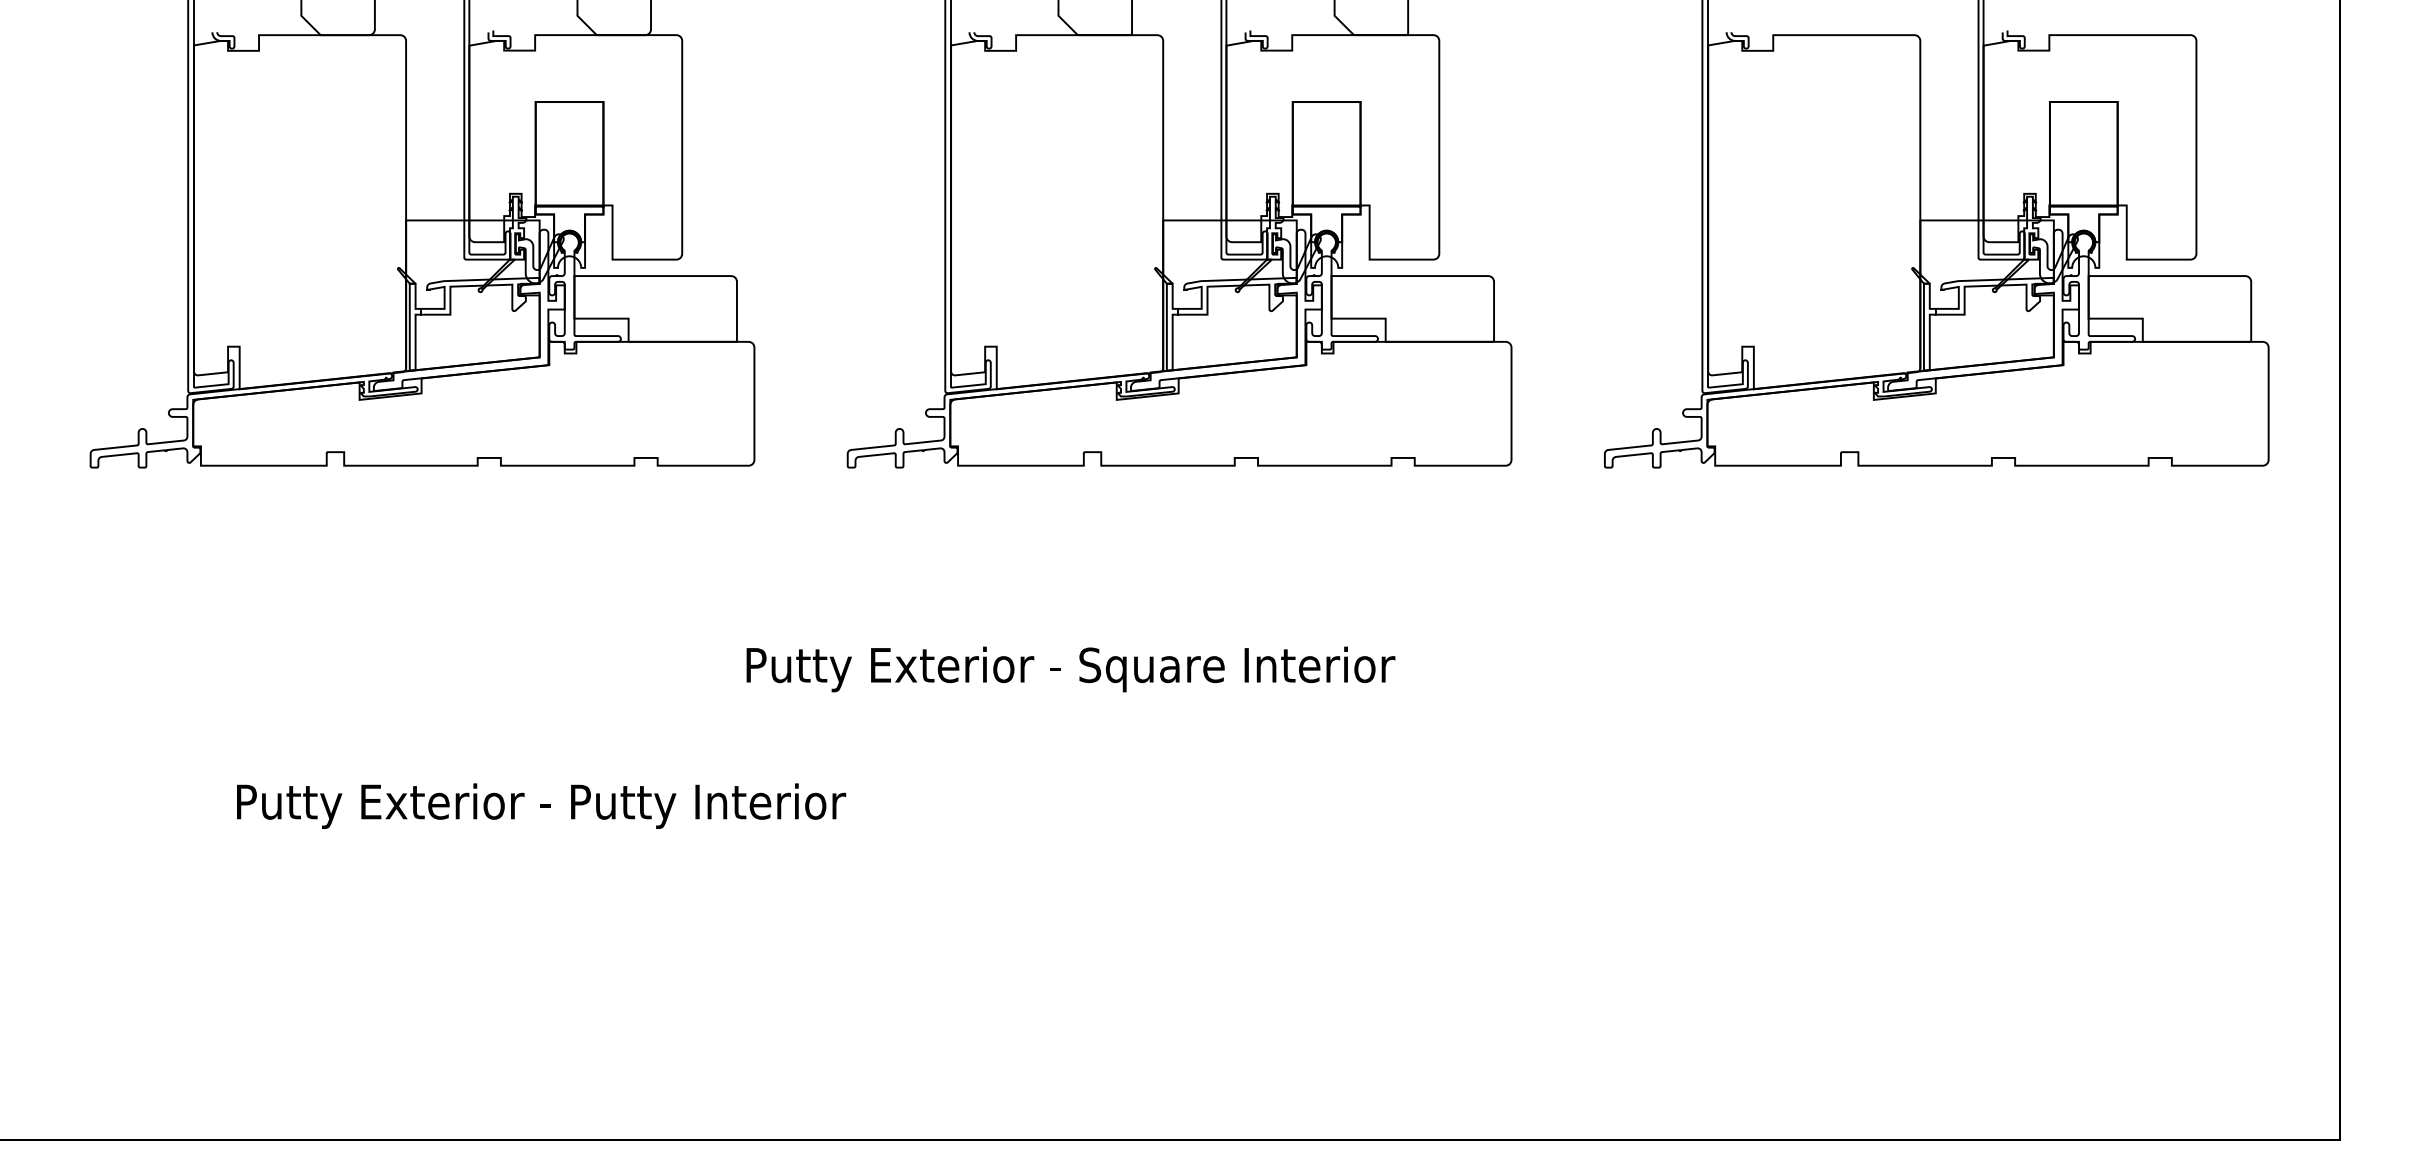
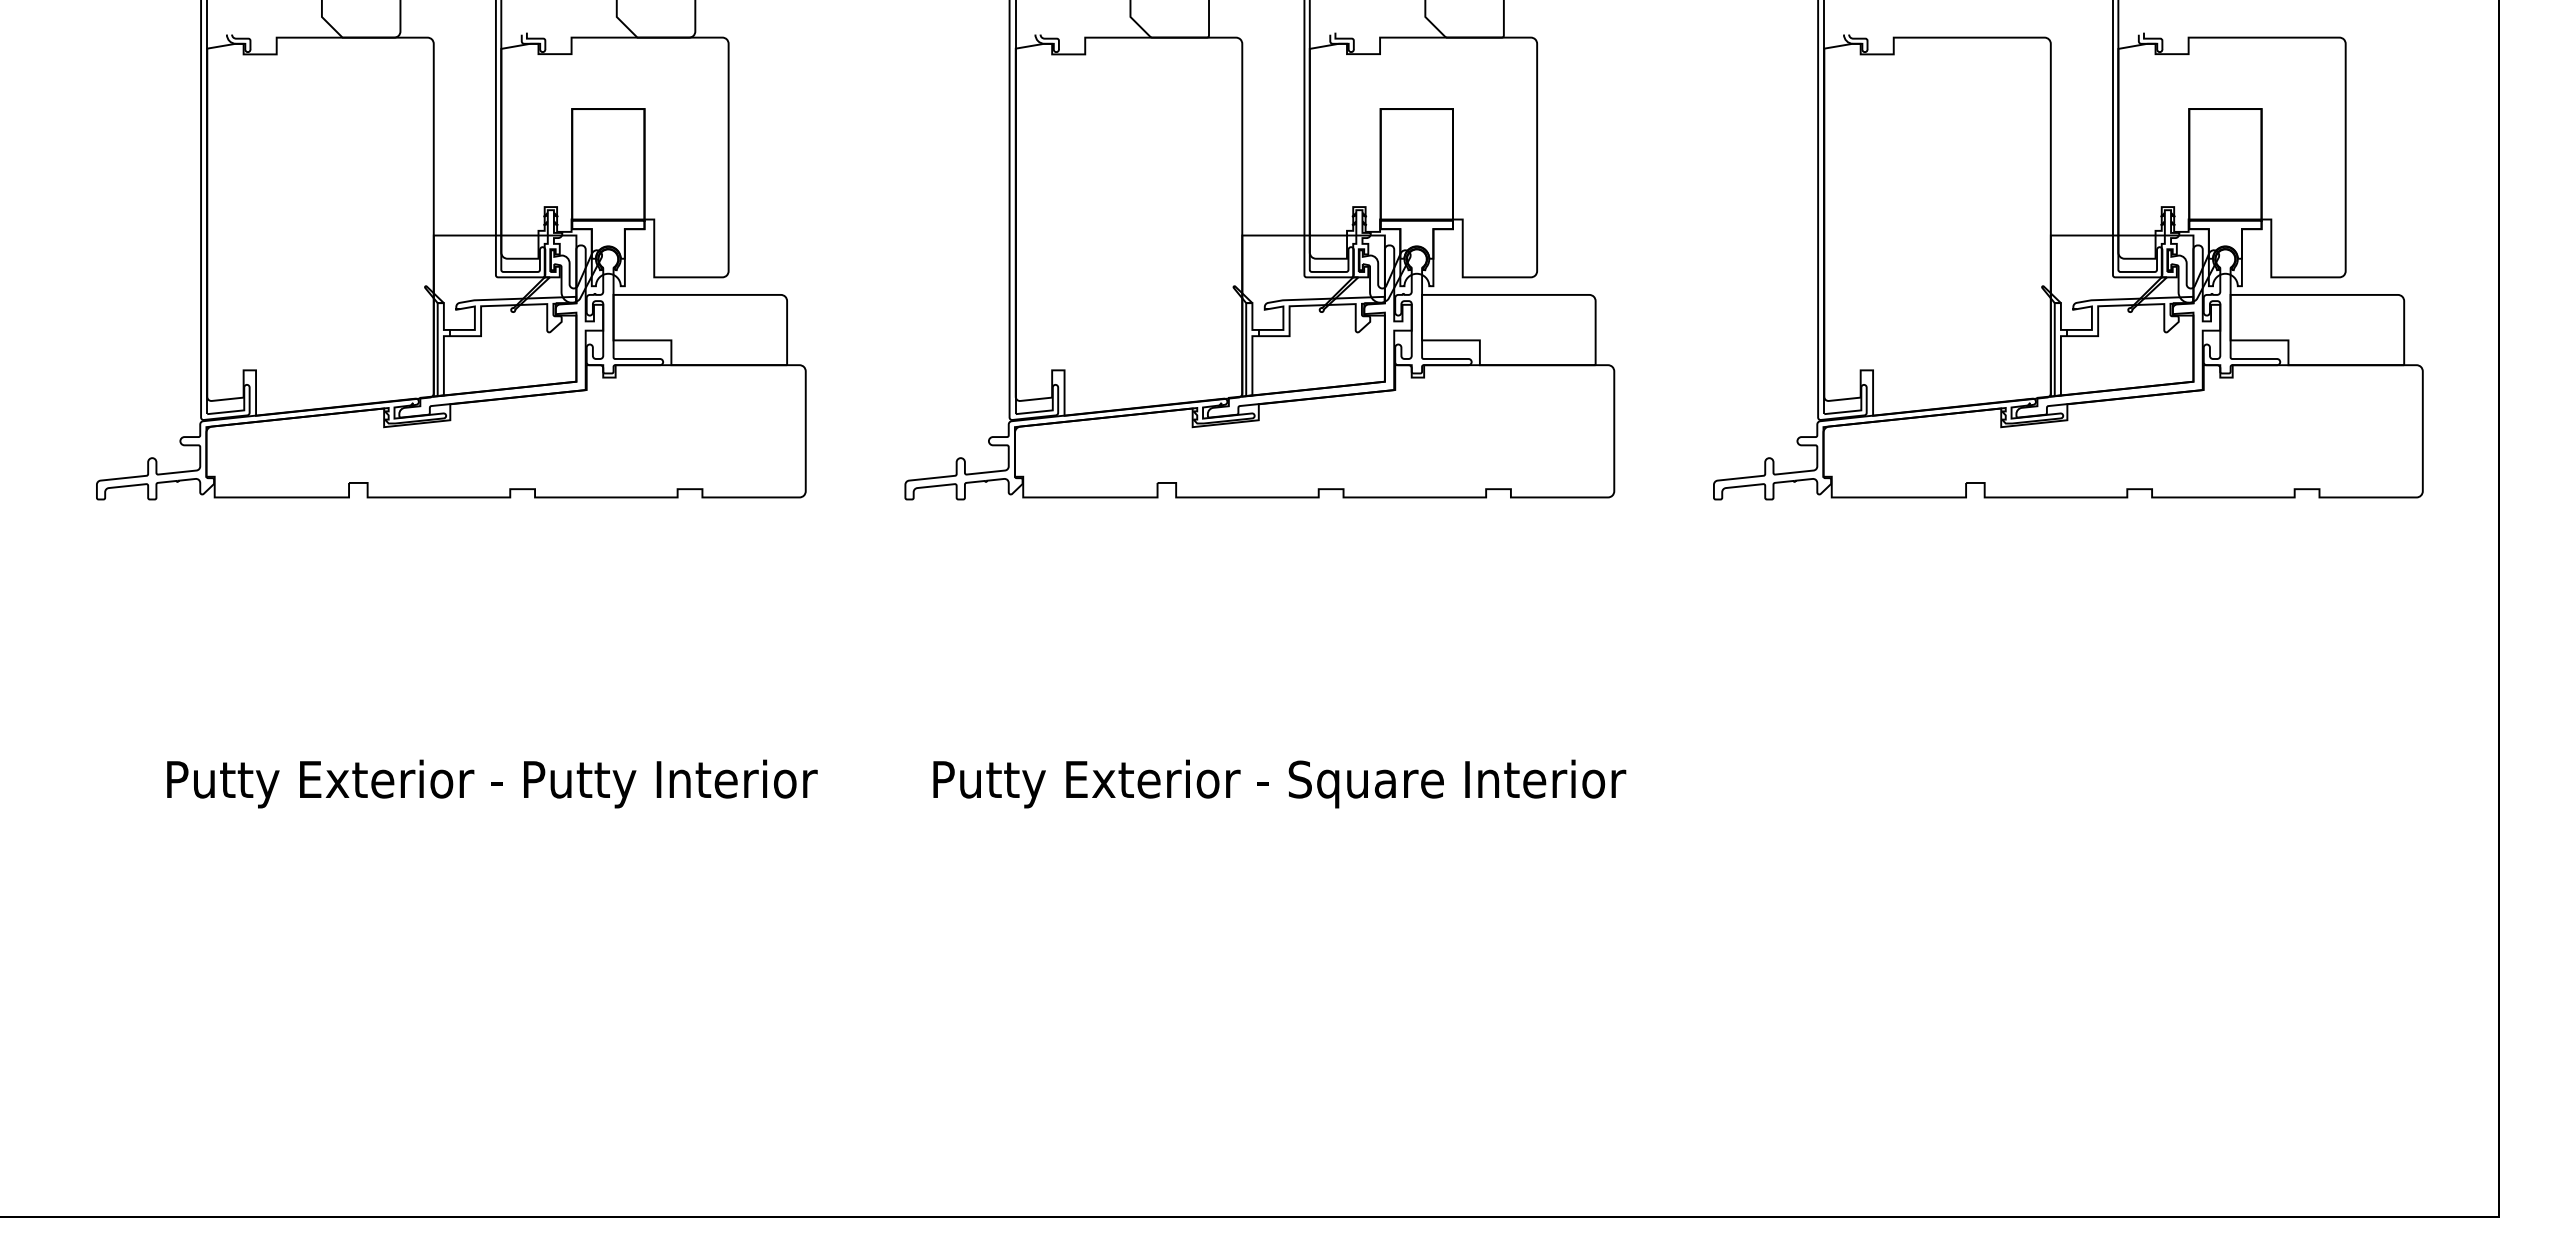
text: (1070, 668) -> (1279, 783), moved
text: (541, 805) -> (492, 783), moved

